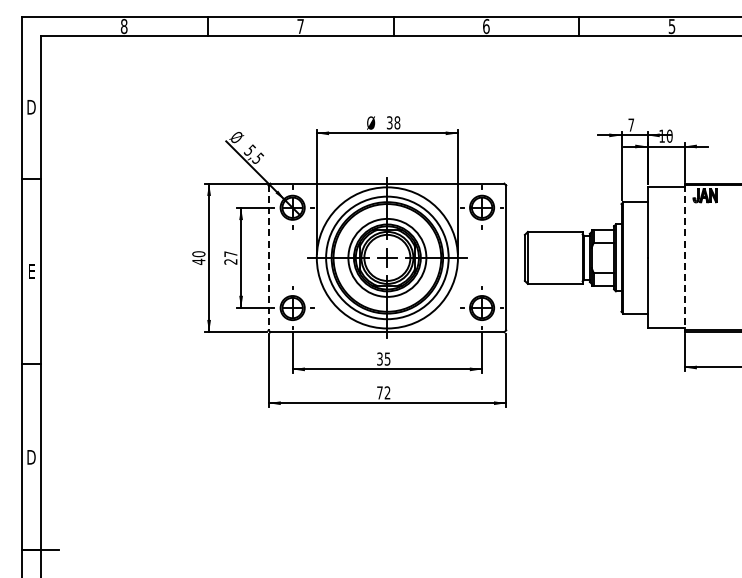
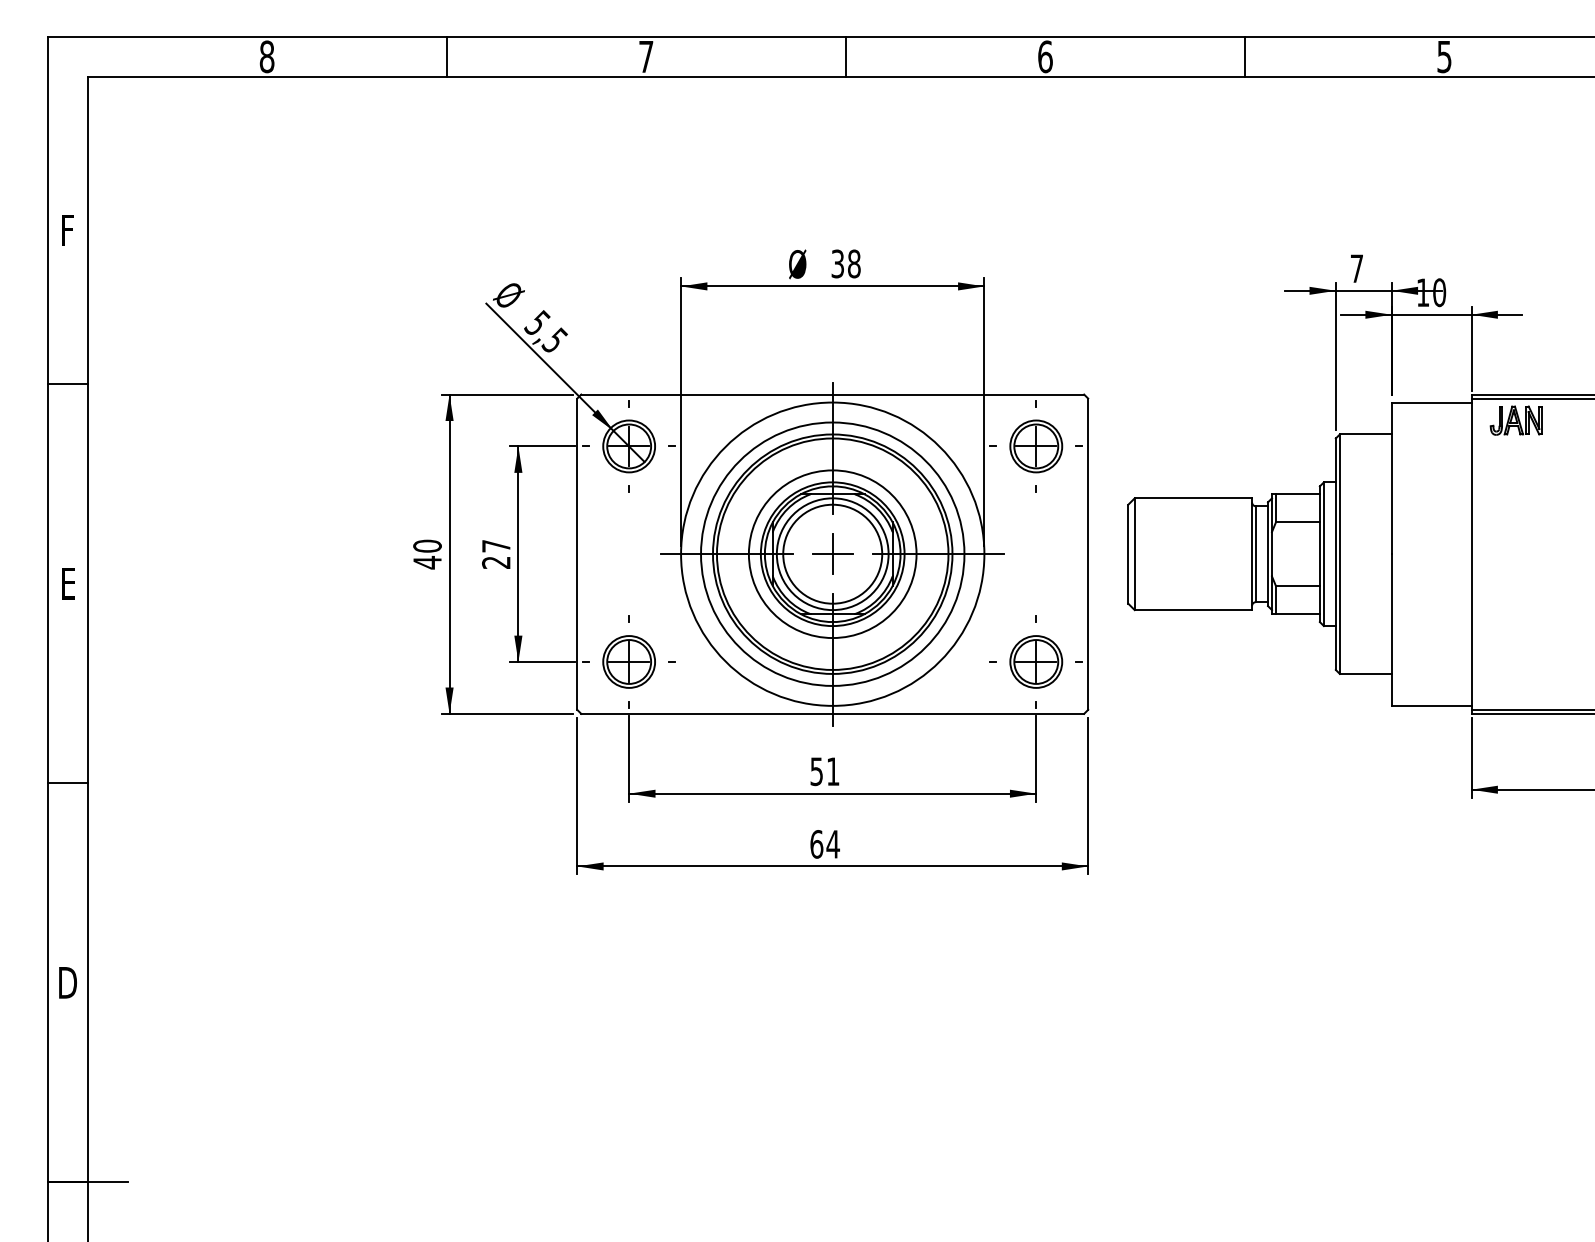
text: (31, 107) -> (67, 230), D -> F
line: (268, 258) -> (577, 555), dashed -> solid
line: (684, 258) -> (1471, 555), dashed -> solid
text: (383, 358) -> (824, 770), 35 -> 51
text: (383, 392) -> (824, 843), 72 -> 64

